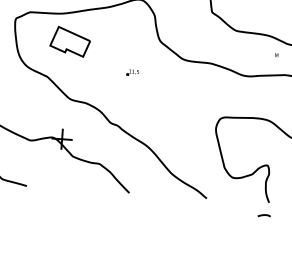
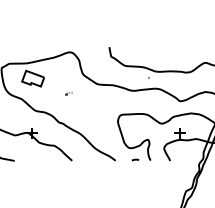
curve: (264, 214) -> (135, 159), moved

